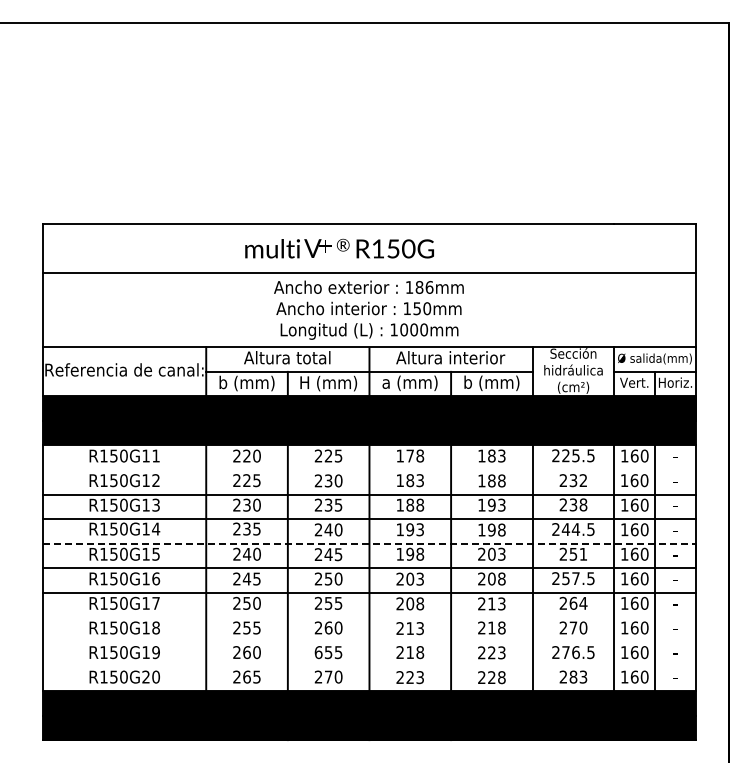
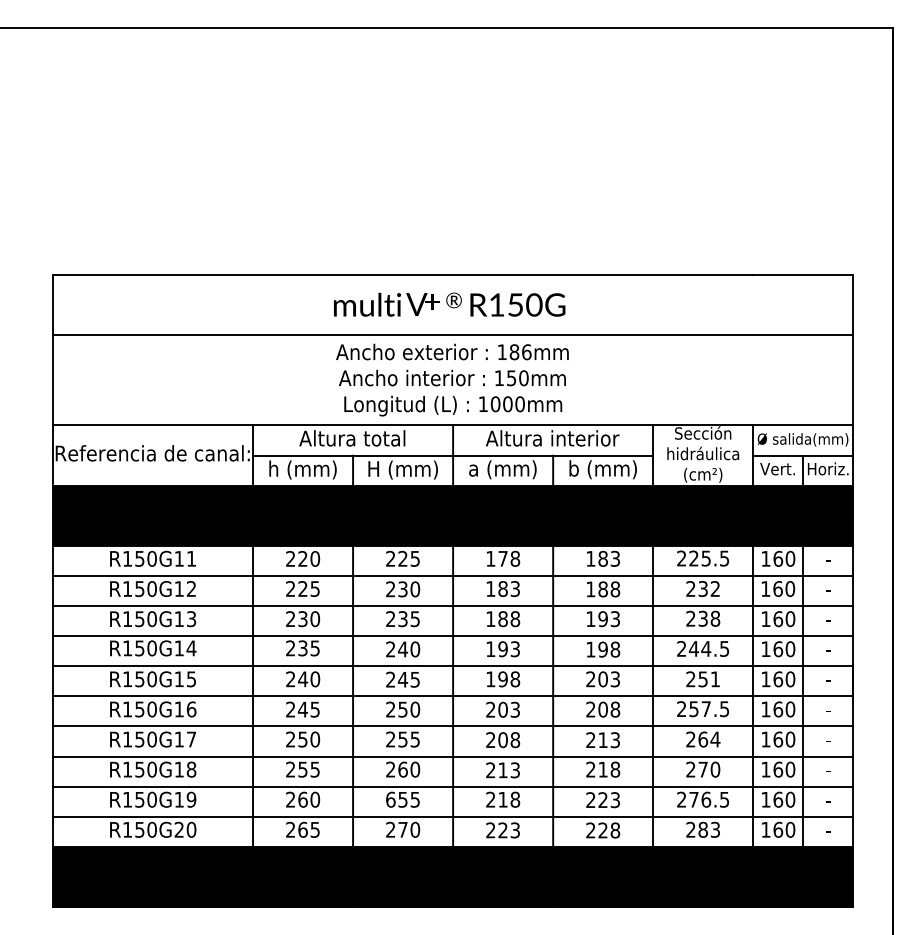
text: (339, 248) -> (449, 304), moved
text: (224, 385) -> (275, 472), b (mm) -> h (mm)
line: (369, 469) -> (453, 575), added
line: (369, 543) -> (453, 666), dashed -> solid
line: (369, 617) -> (453, 756), added
line: (369, 641) -> (453, 786), added
line: (369, 666) -> (453, 816), added

